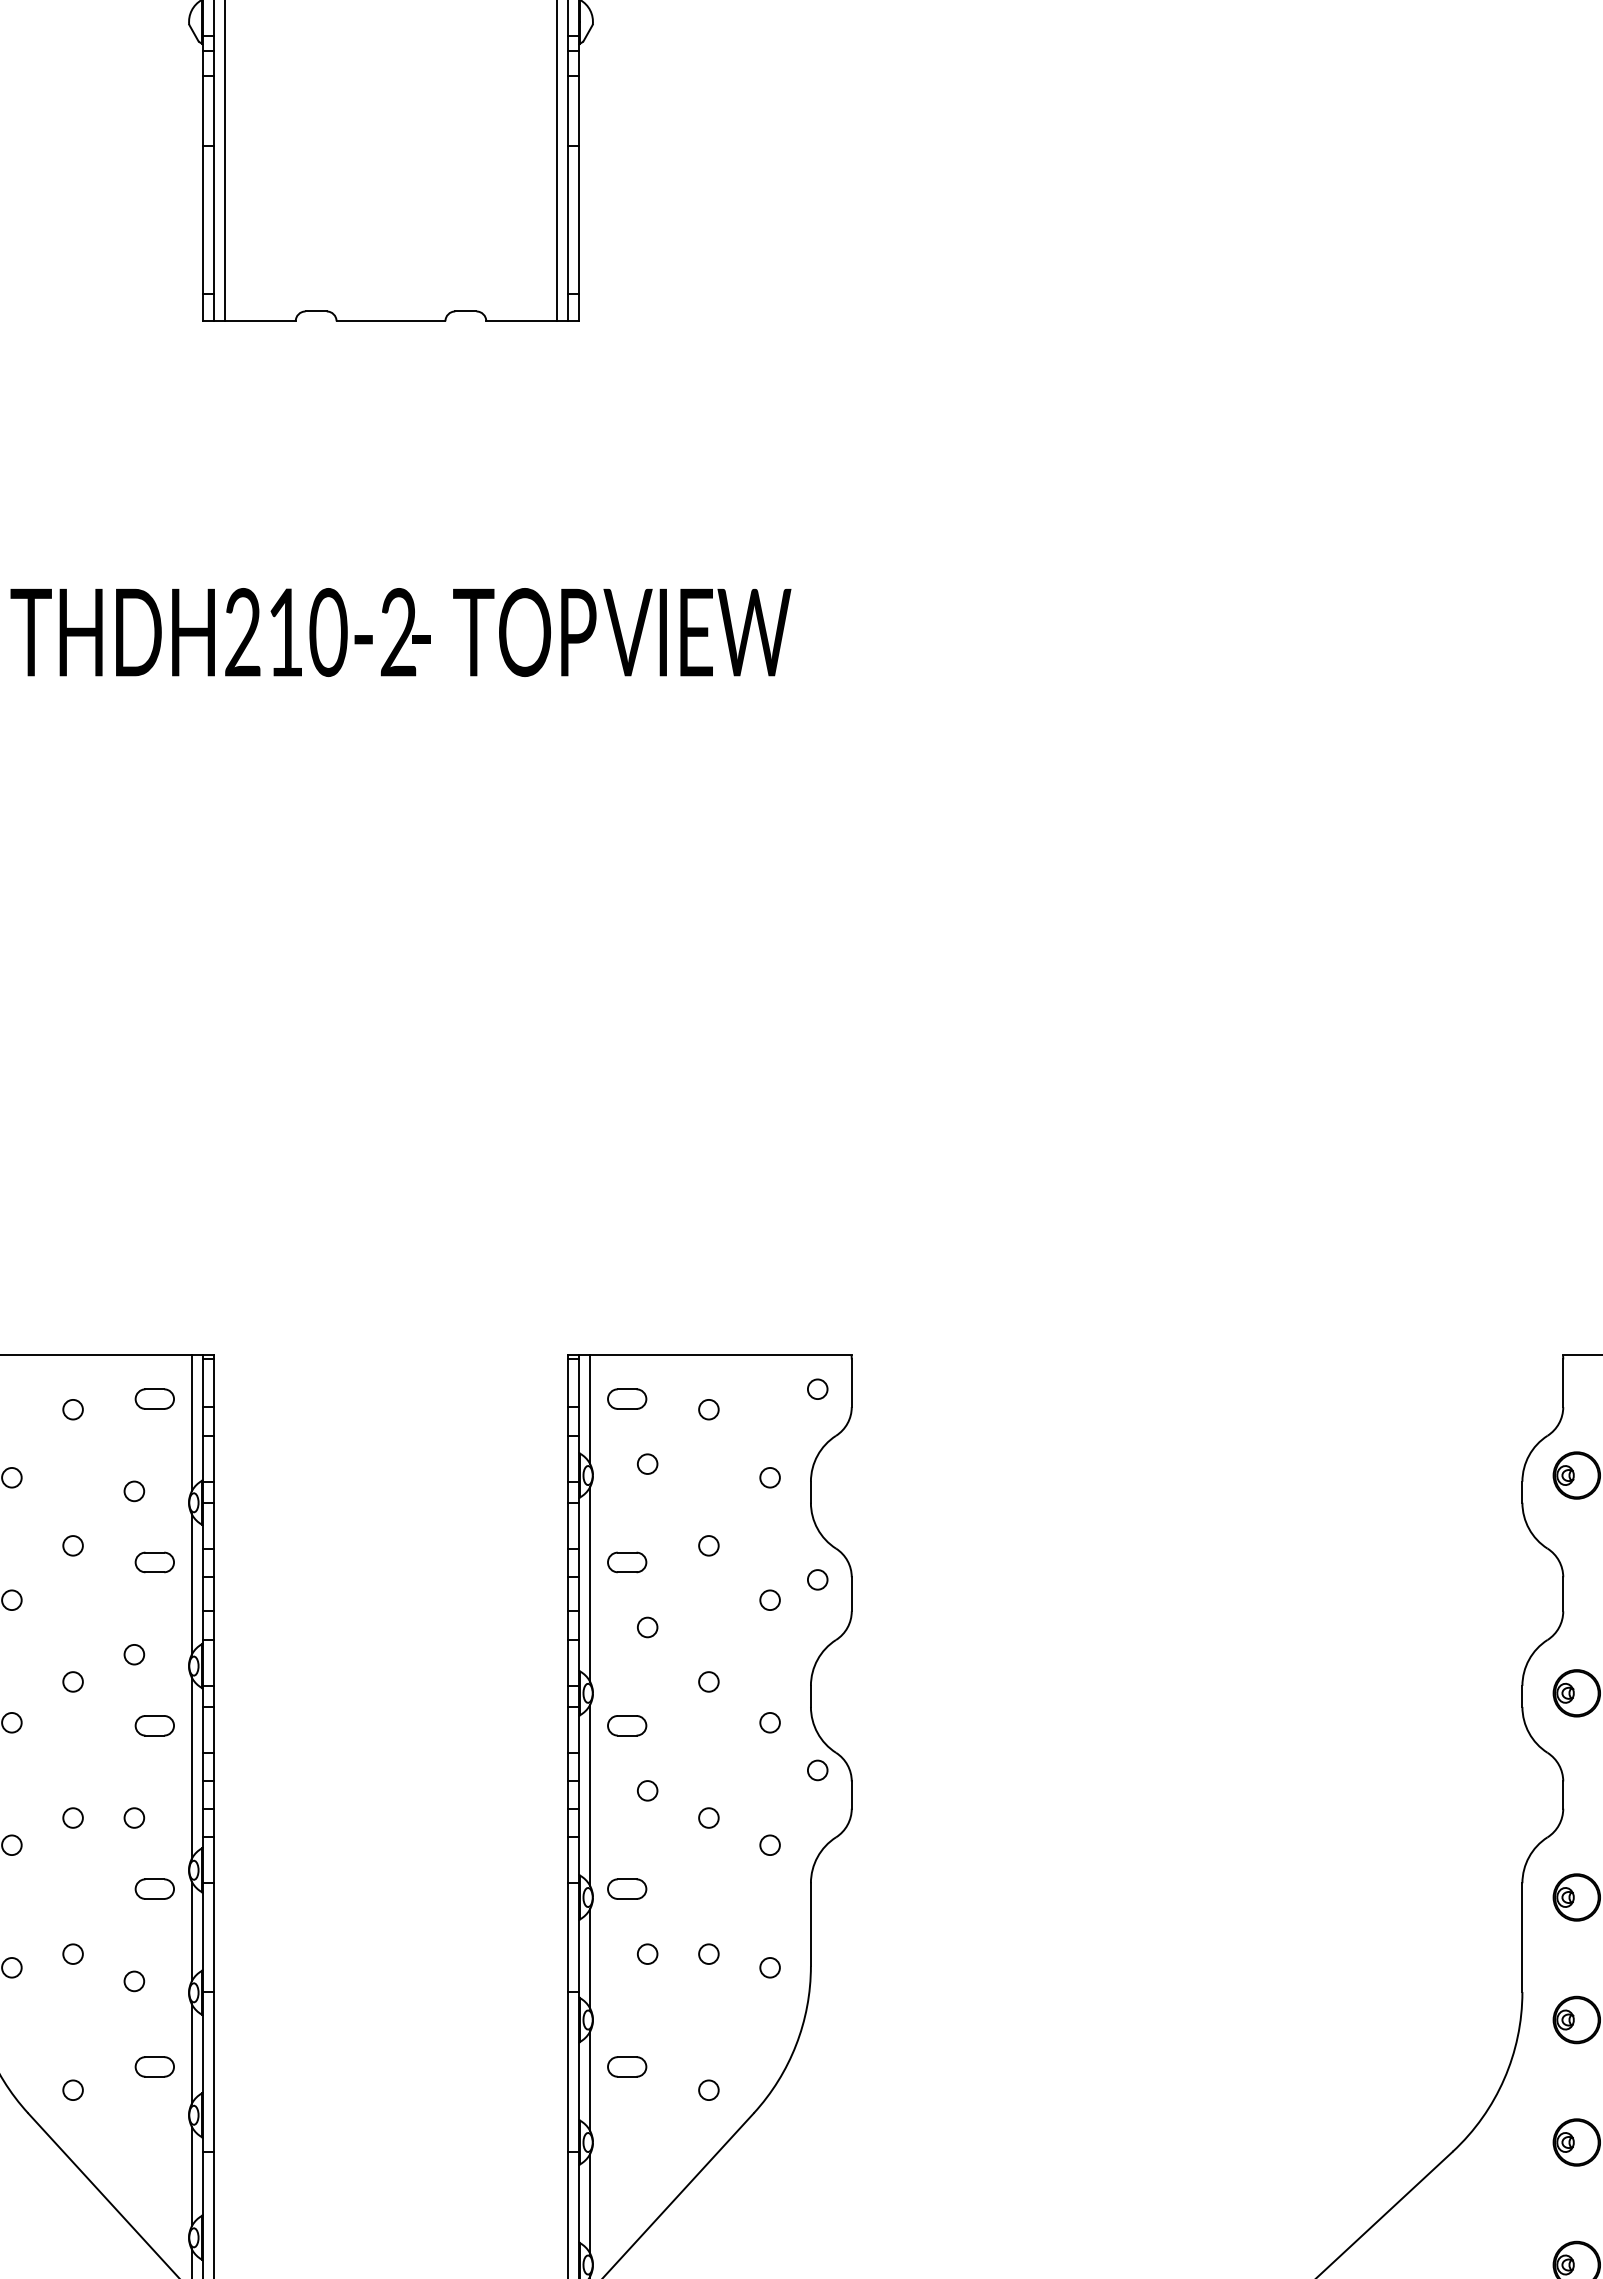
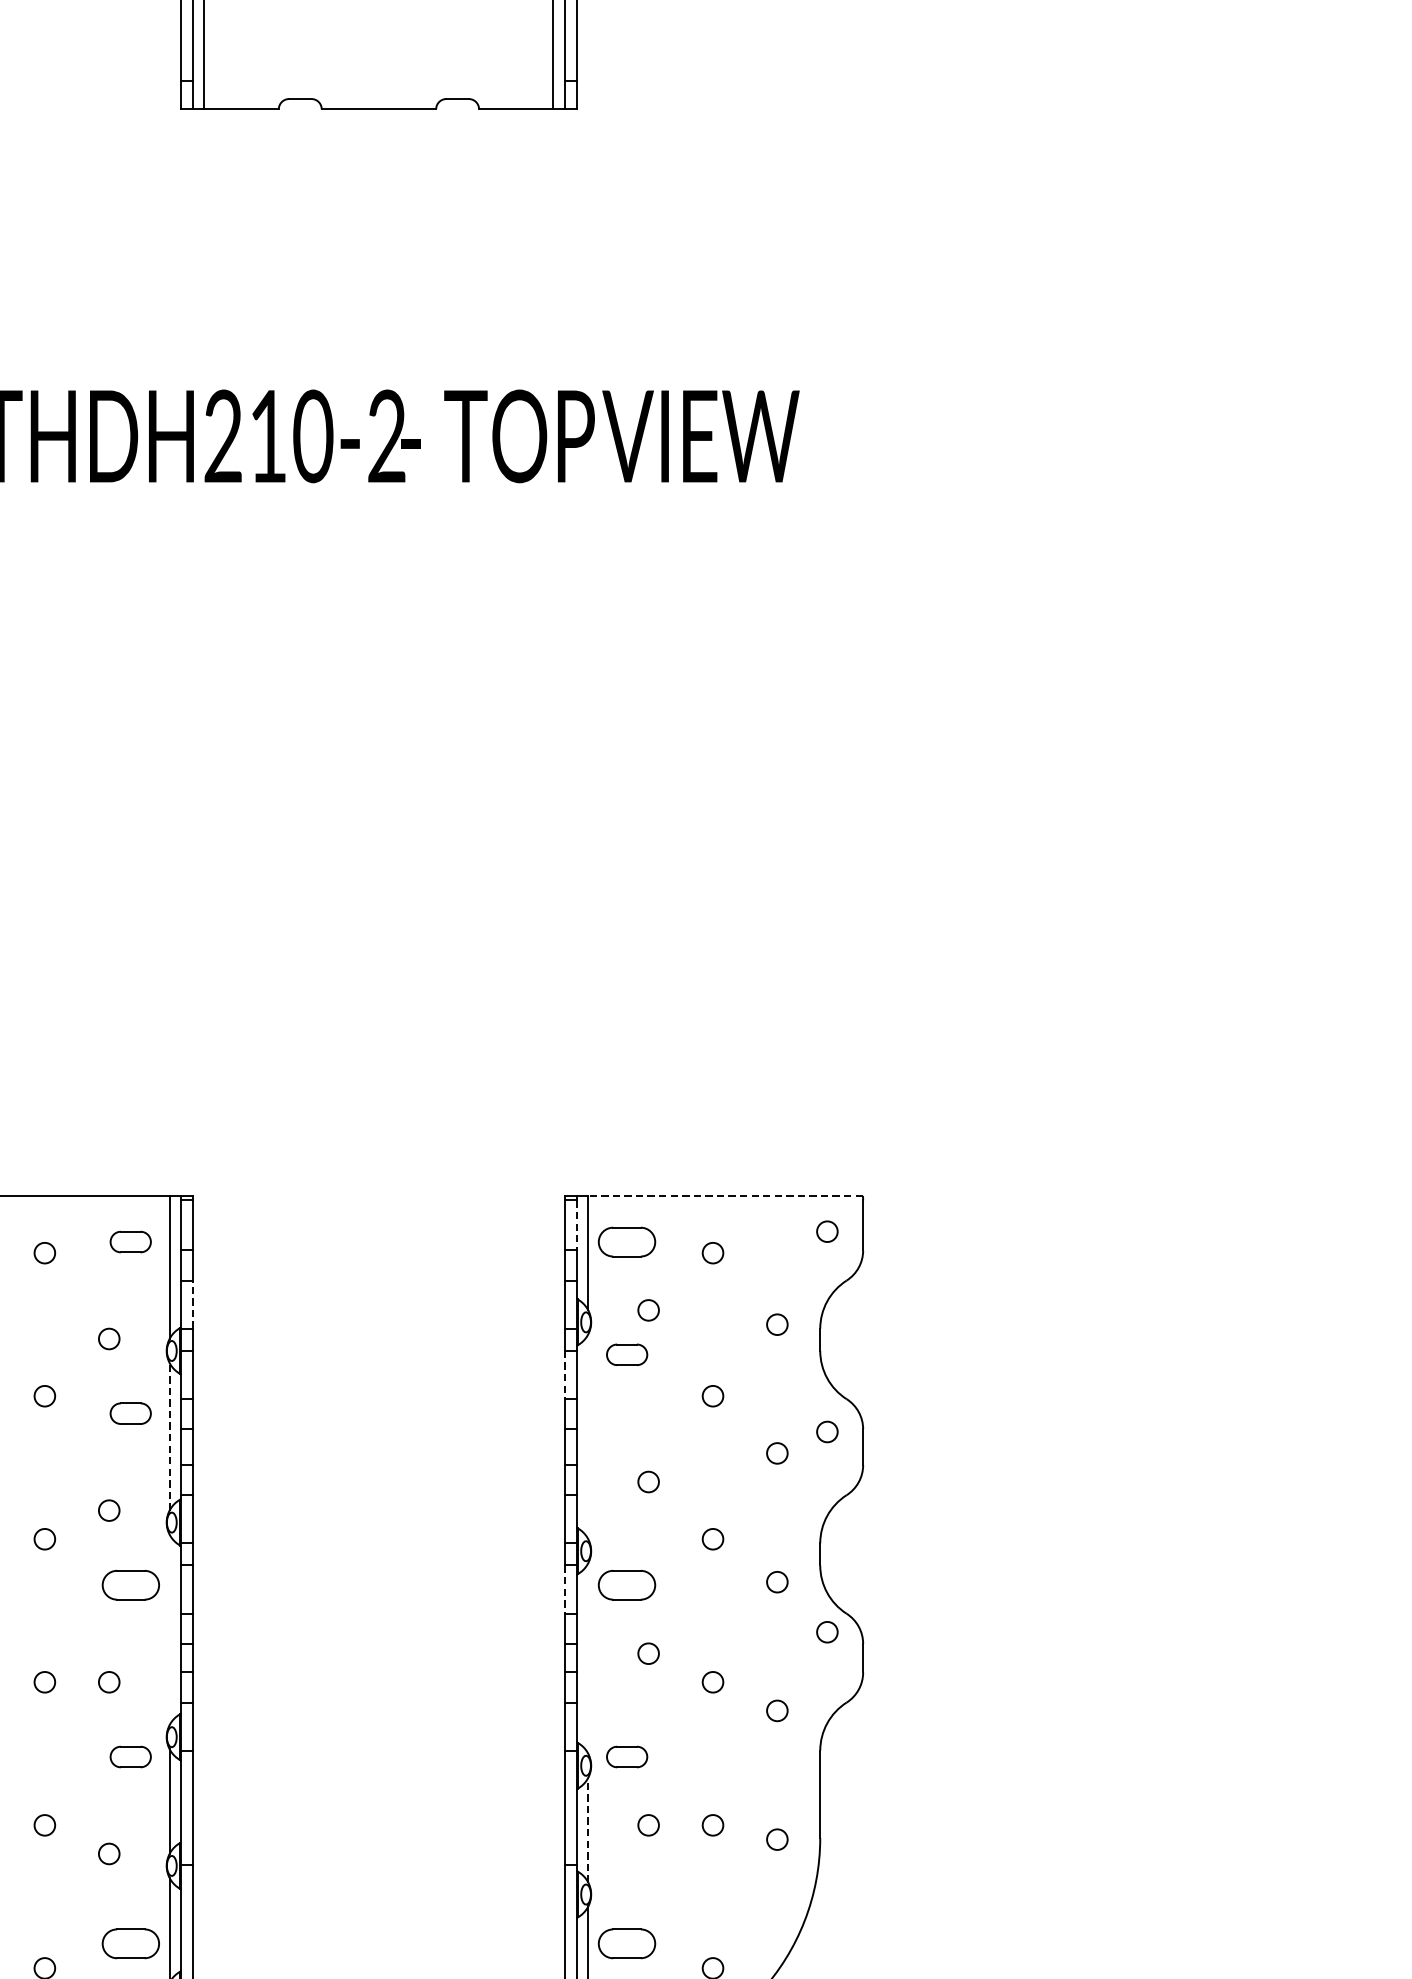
line: (720, 1355) -> (725, 1196), solid -> dashed
line: (579, 1383) -> (577, 1225), solid -> dashed
part: (627, 1398) -> (627, 1241), size x1.4
line: (214, 1458) -> (193, 1304), solid -> dashed
line: (567, 1525) -> (564, 1374), solid -> dashed
part: (627, 1562) -> (627, 1354), moved
line: (191, 1583) -> (169, 1435), solid -> dashed
line: (590, 1583) -> (588, 1435), removed
part: (154, 1725) -> (130, 1585), size x1.4
part: (627, 1725) -> (627, 1585), size x1.4
line: (567, 1729) -> (564, 1589), solid -> dashed
line: (191, 1767) -> (169, 1629), removed
line: (590, 1795) -> (588, 1658), removed
line: (590, 1958) -> (588, 1829), solid -> dashed
part: (154, 2066) -> (130, 1943), size x1.4
part: (627, 2066) -> (627, 1943), size x1.4

